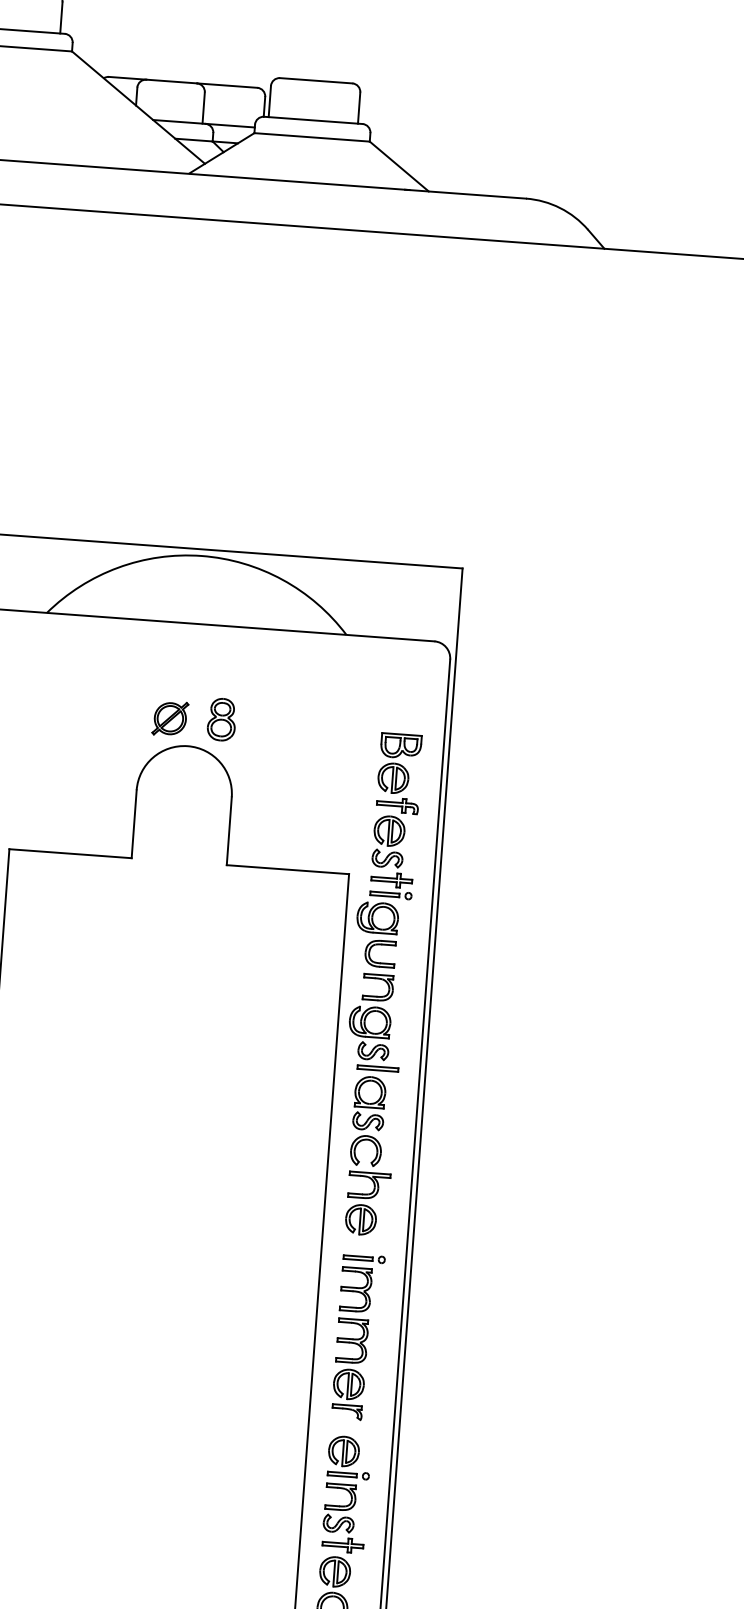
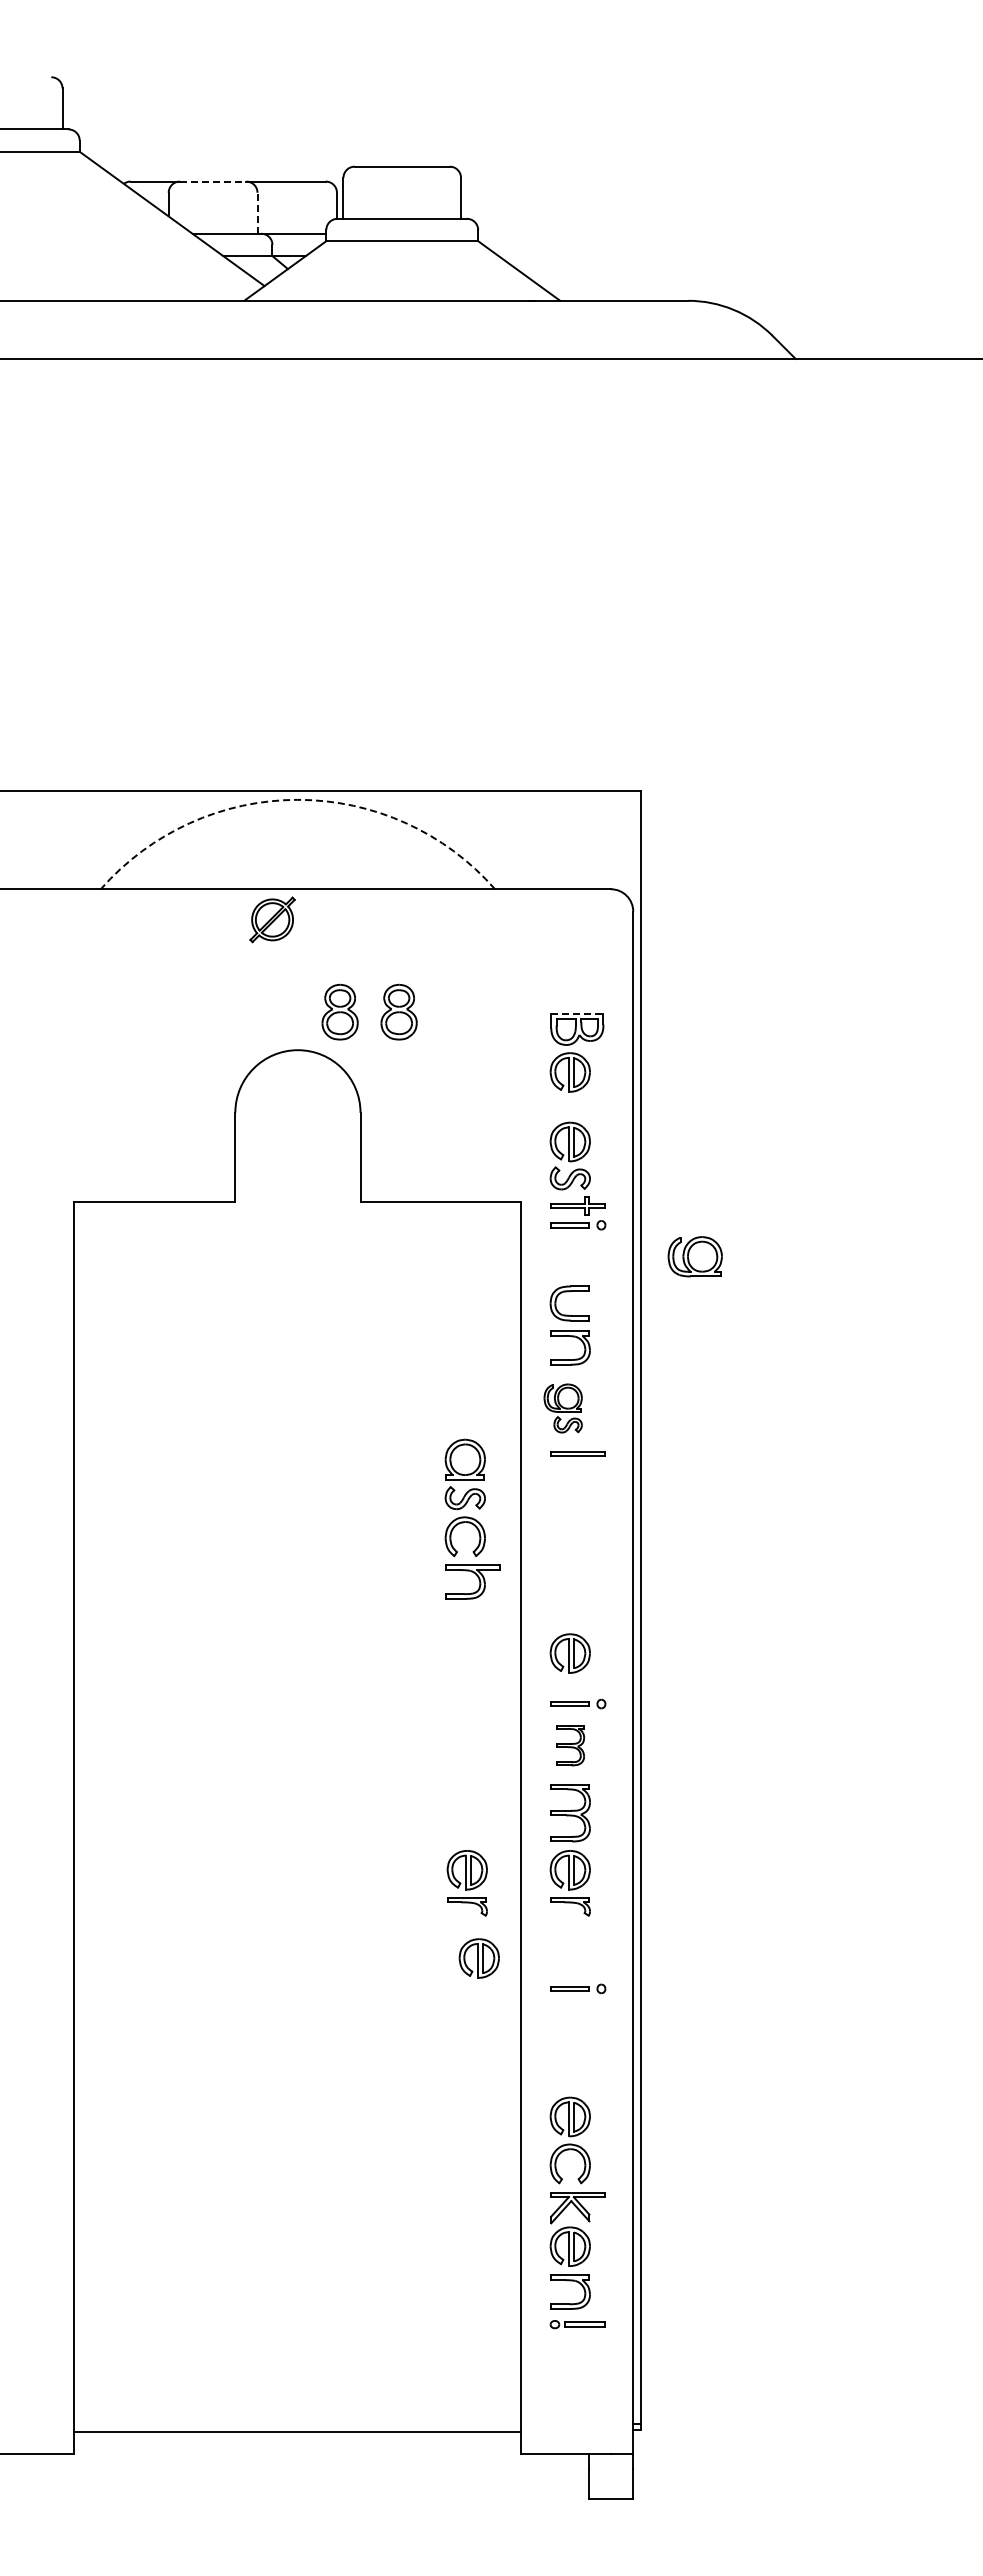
line: (172, 81) -> (213, 181), solid -> dashed
line: (203, 107) -> (257, 212), solid -> dashed
arc: (201, 555) -> (297, 799), solid -> dashed
part: (170, 718) -> (272, 919), moved
part: (266, 722) -> (398, 1011), added
line: (402, 734) -> (577, 1014), solid -> dashed
part: (397, 805) -> (578, 1107), removed
part: (377, 917) -> (694, 1256), moved
part: (368, 1033) -> (562, 1408), size x0.7
part: (372, 1137) -> (472, 1518), moved
part: (356, 1289) -> (570, 1745), size x0.7
part: (269, 1388) -> (466, 1883), added
part: (343, 1451) -> (478, 1958), moved
part: (344, 1517) -> (577, 2045), removed

